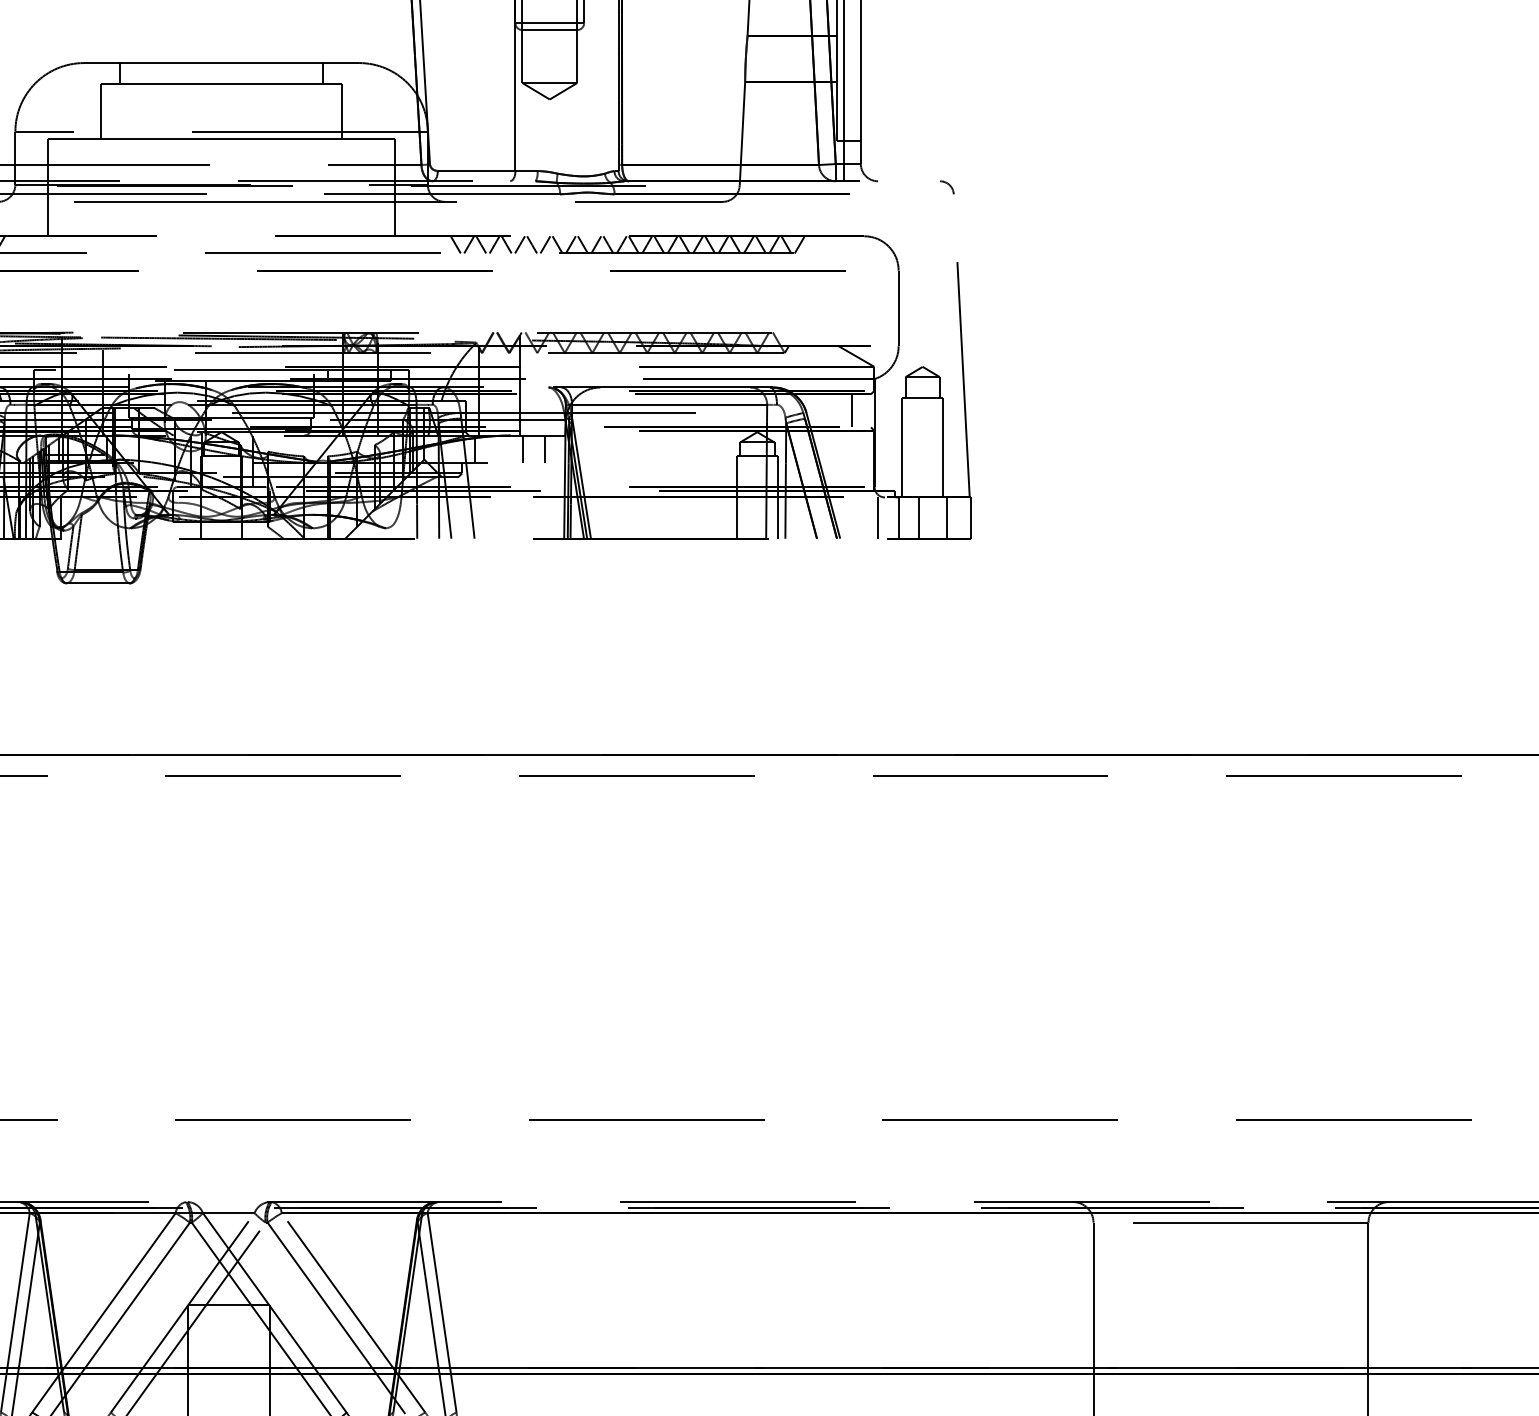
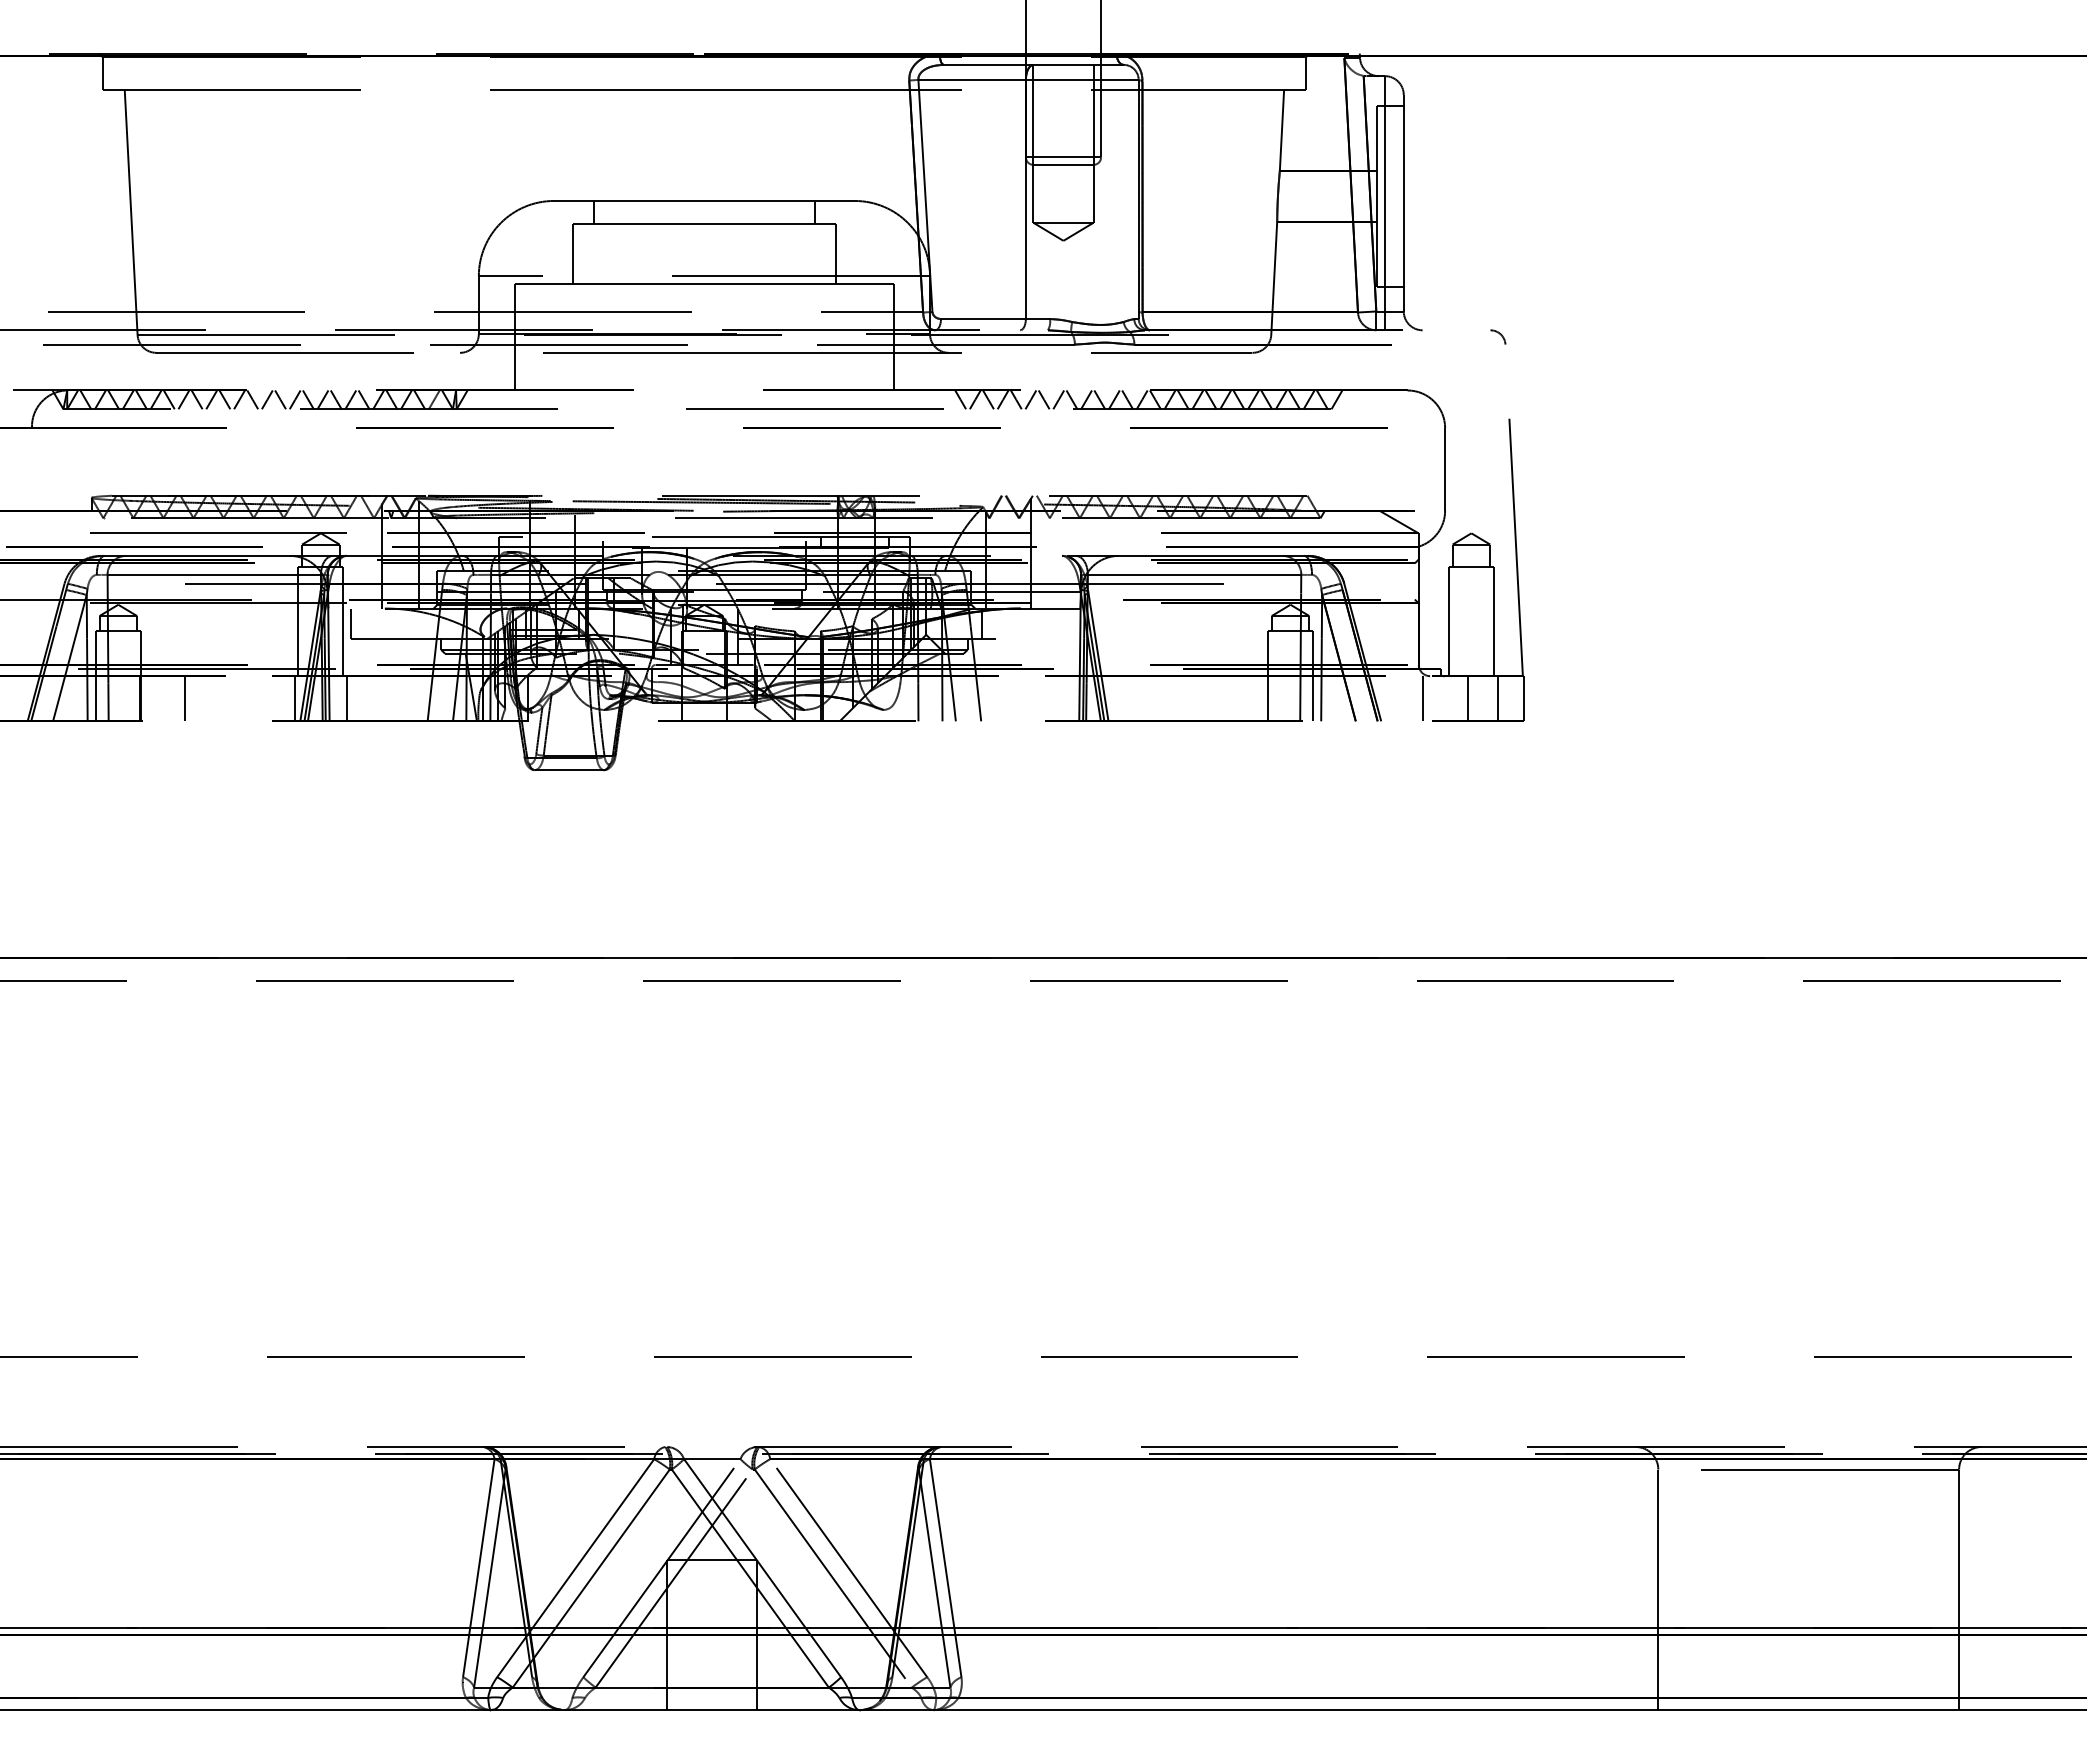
line: (852, 410) -> (1394, 581), removed
line: (523, 449) -> (1034, 623), removed
line: (544, 449) -> (1057, 623), removed
line: (899, 517) -> (1445, 698), removed

